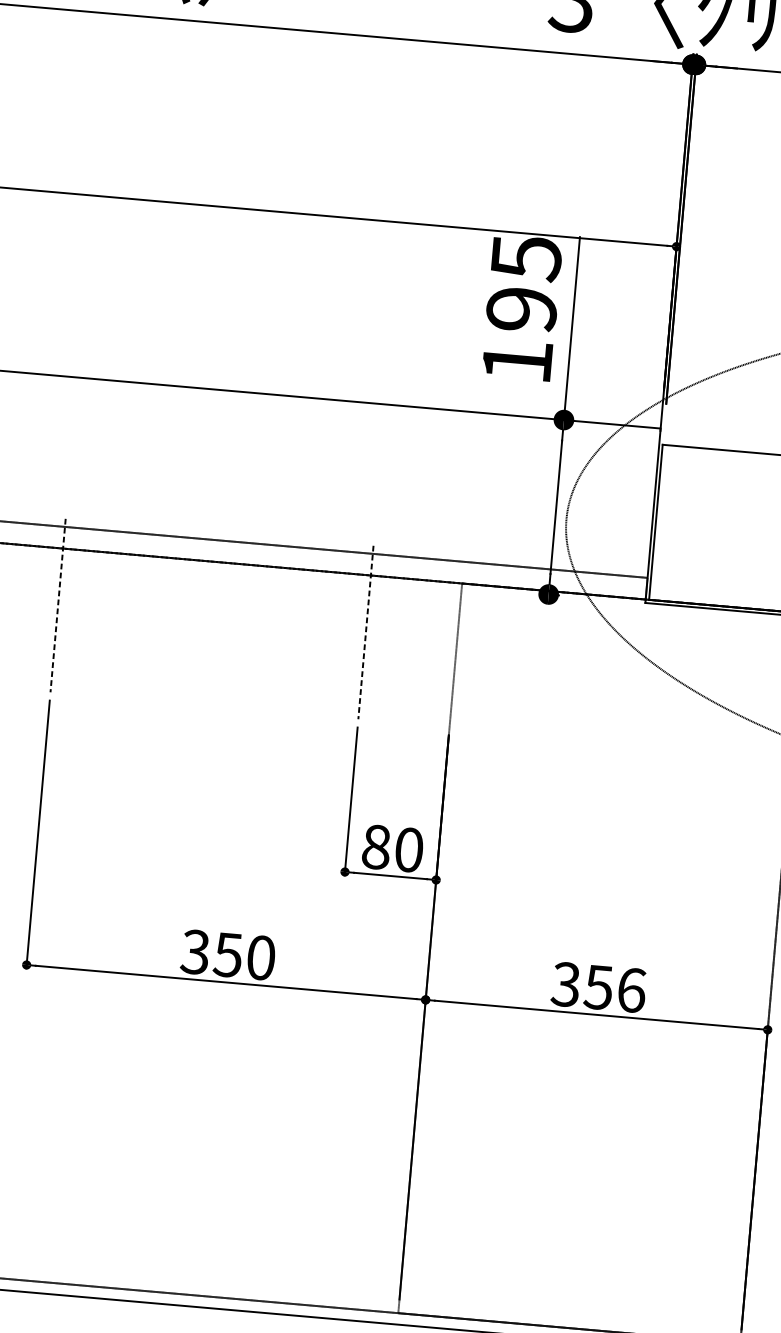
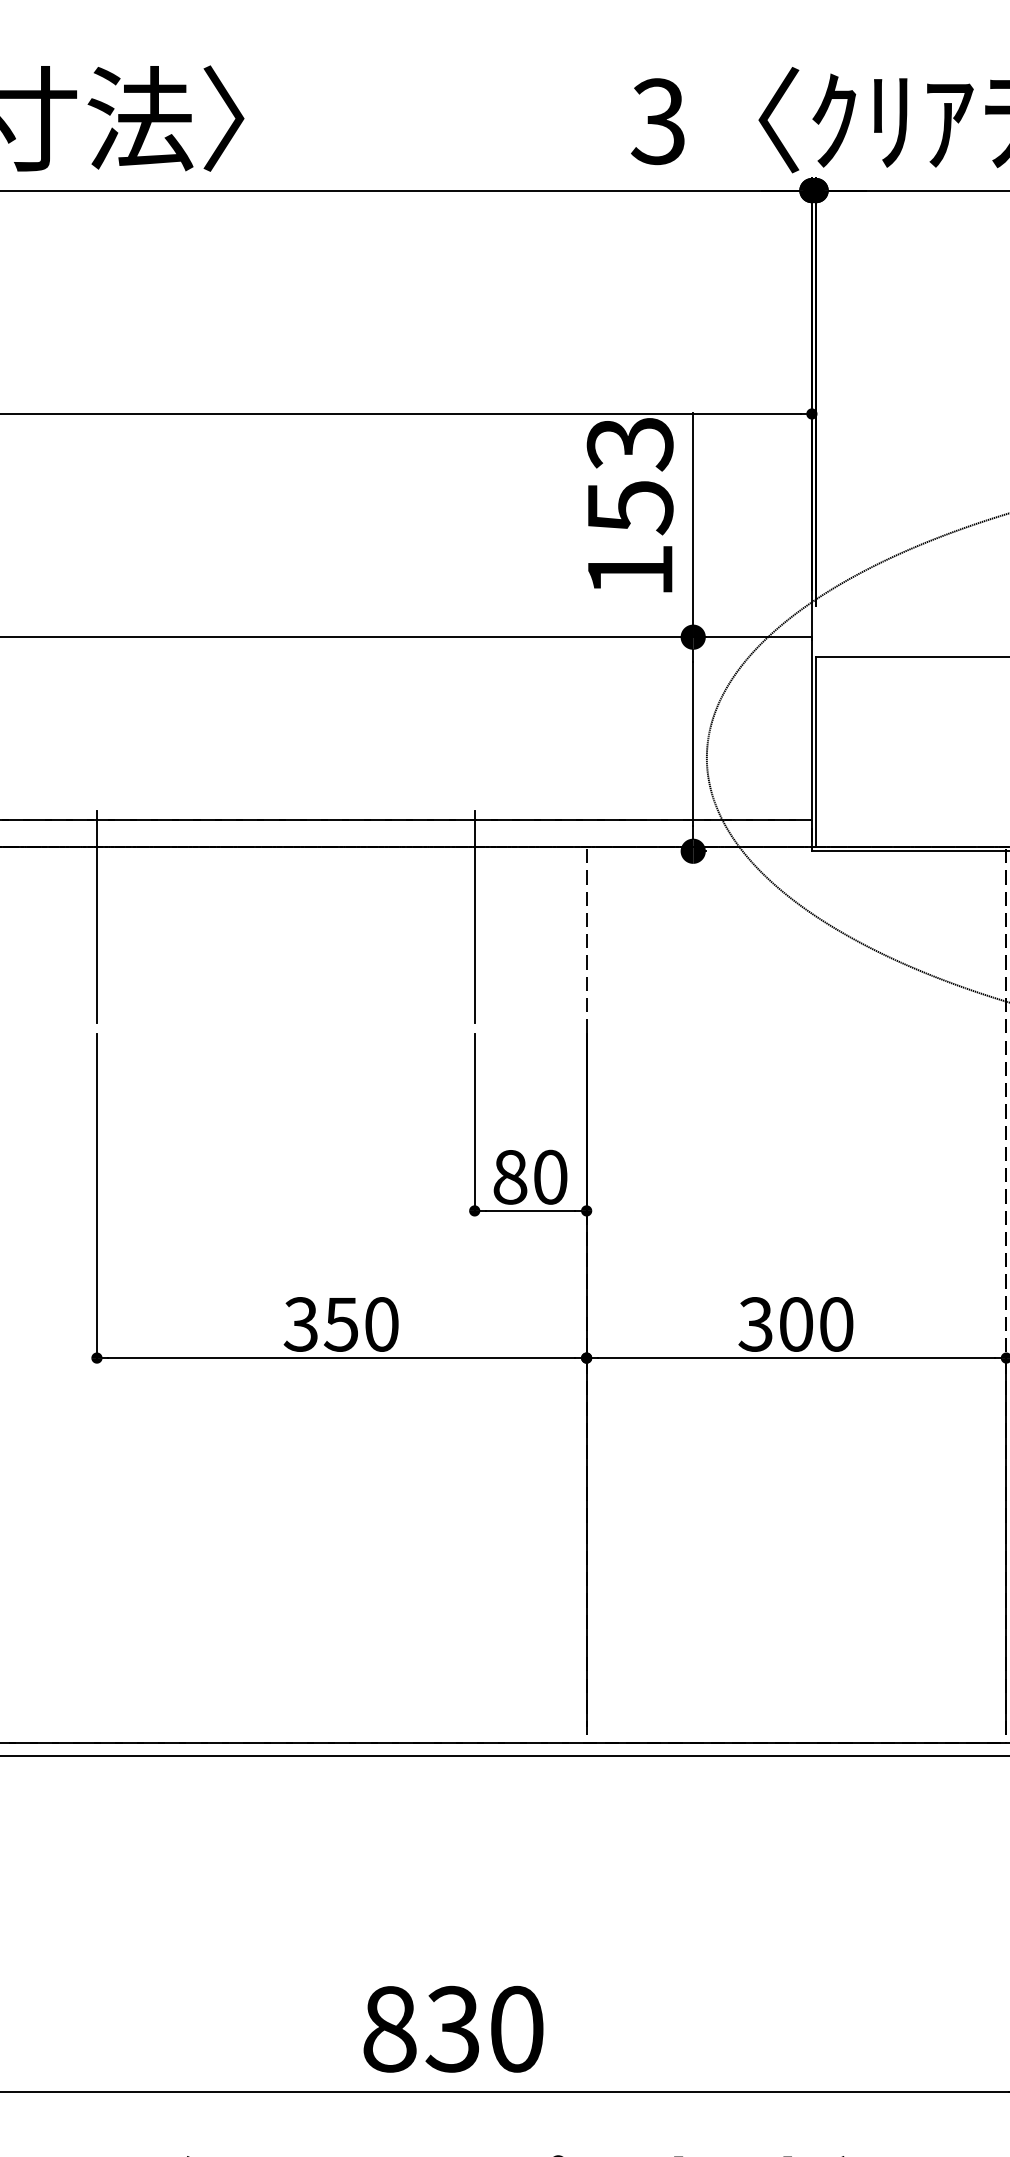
text: (523, 284) -> (629, 476), 195 -> 153
line: (57, 605) -> (96, 917), dashed -> solid
line: (365, 632) -> (474, 917), dashed -> solid
text: (614, 988) -> (815, 1324), 356 -> 300

